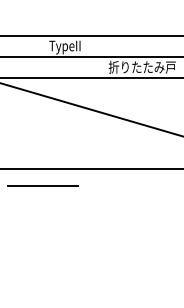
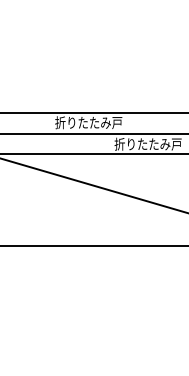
text: (82, 46) -> (88, 123), TypeII -> 折りたたみ戸
line: (42, 186) -> (48, 263), removed

